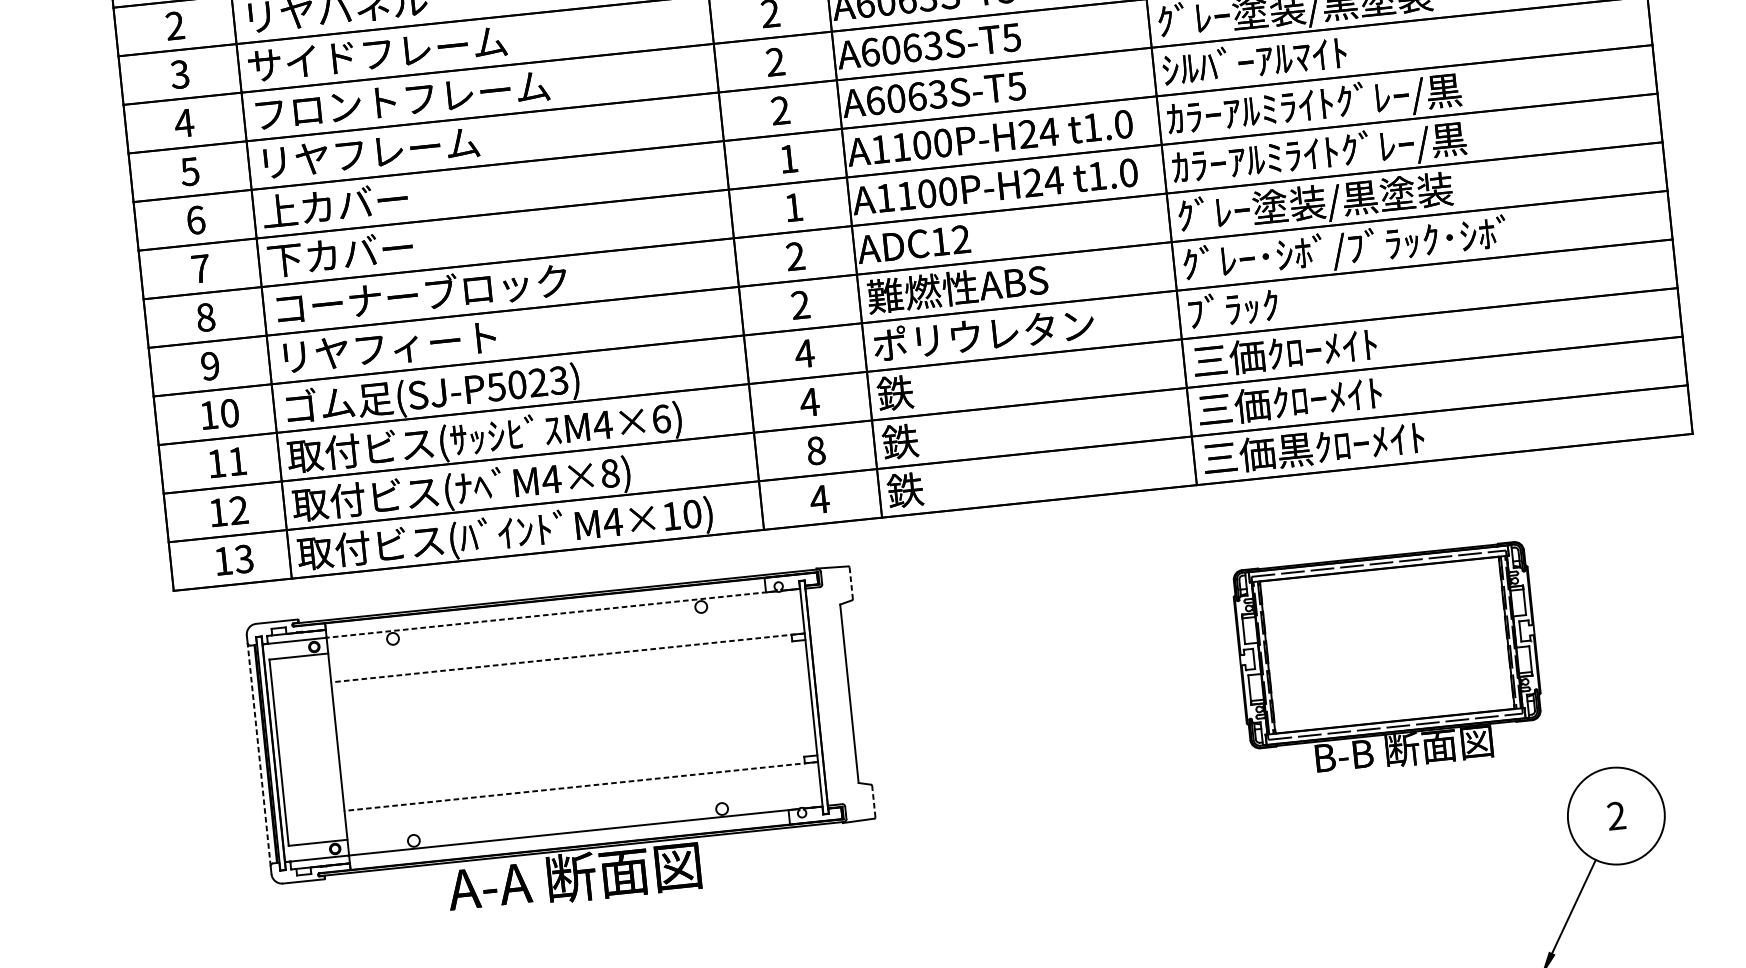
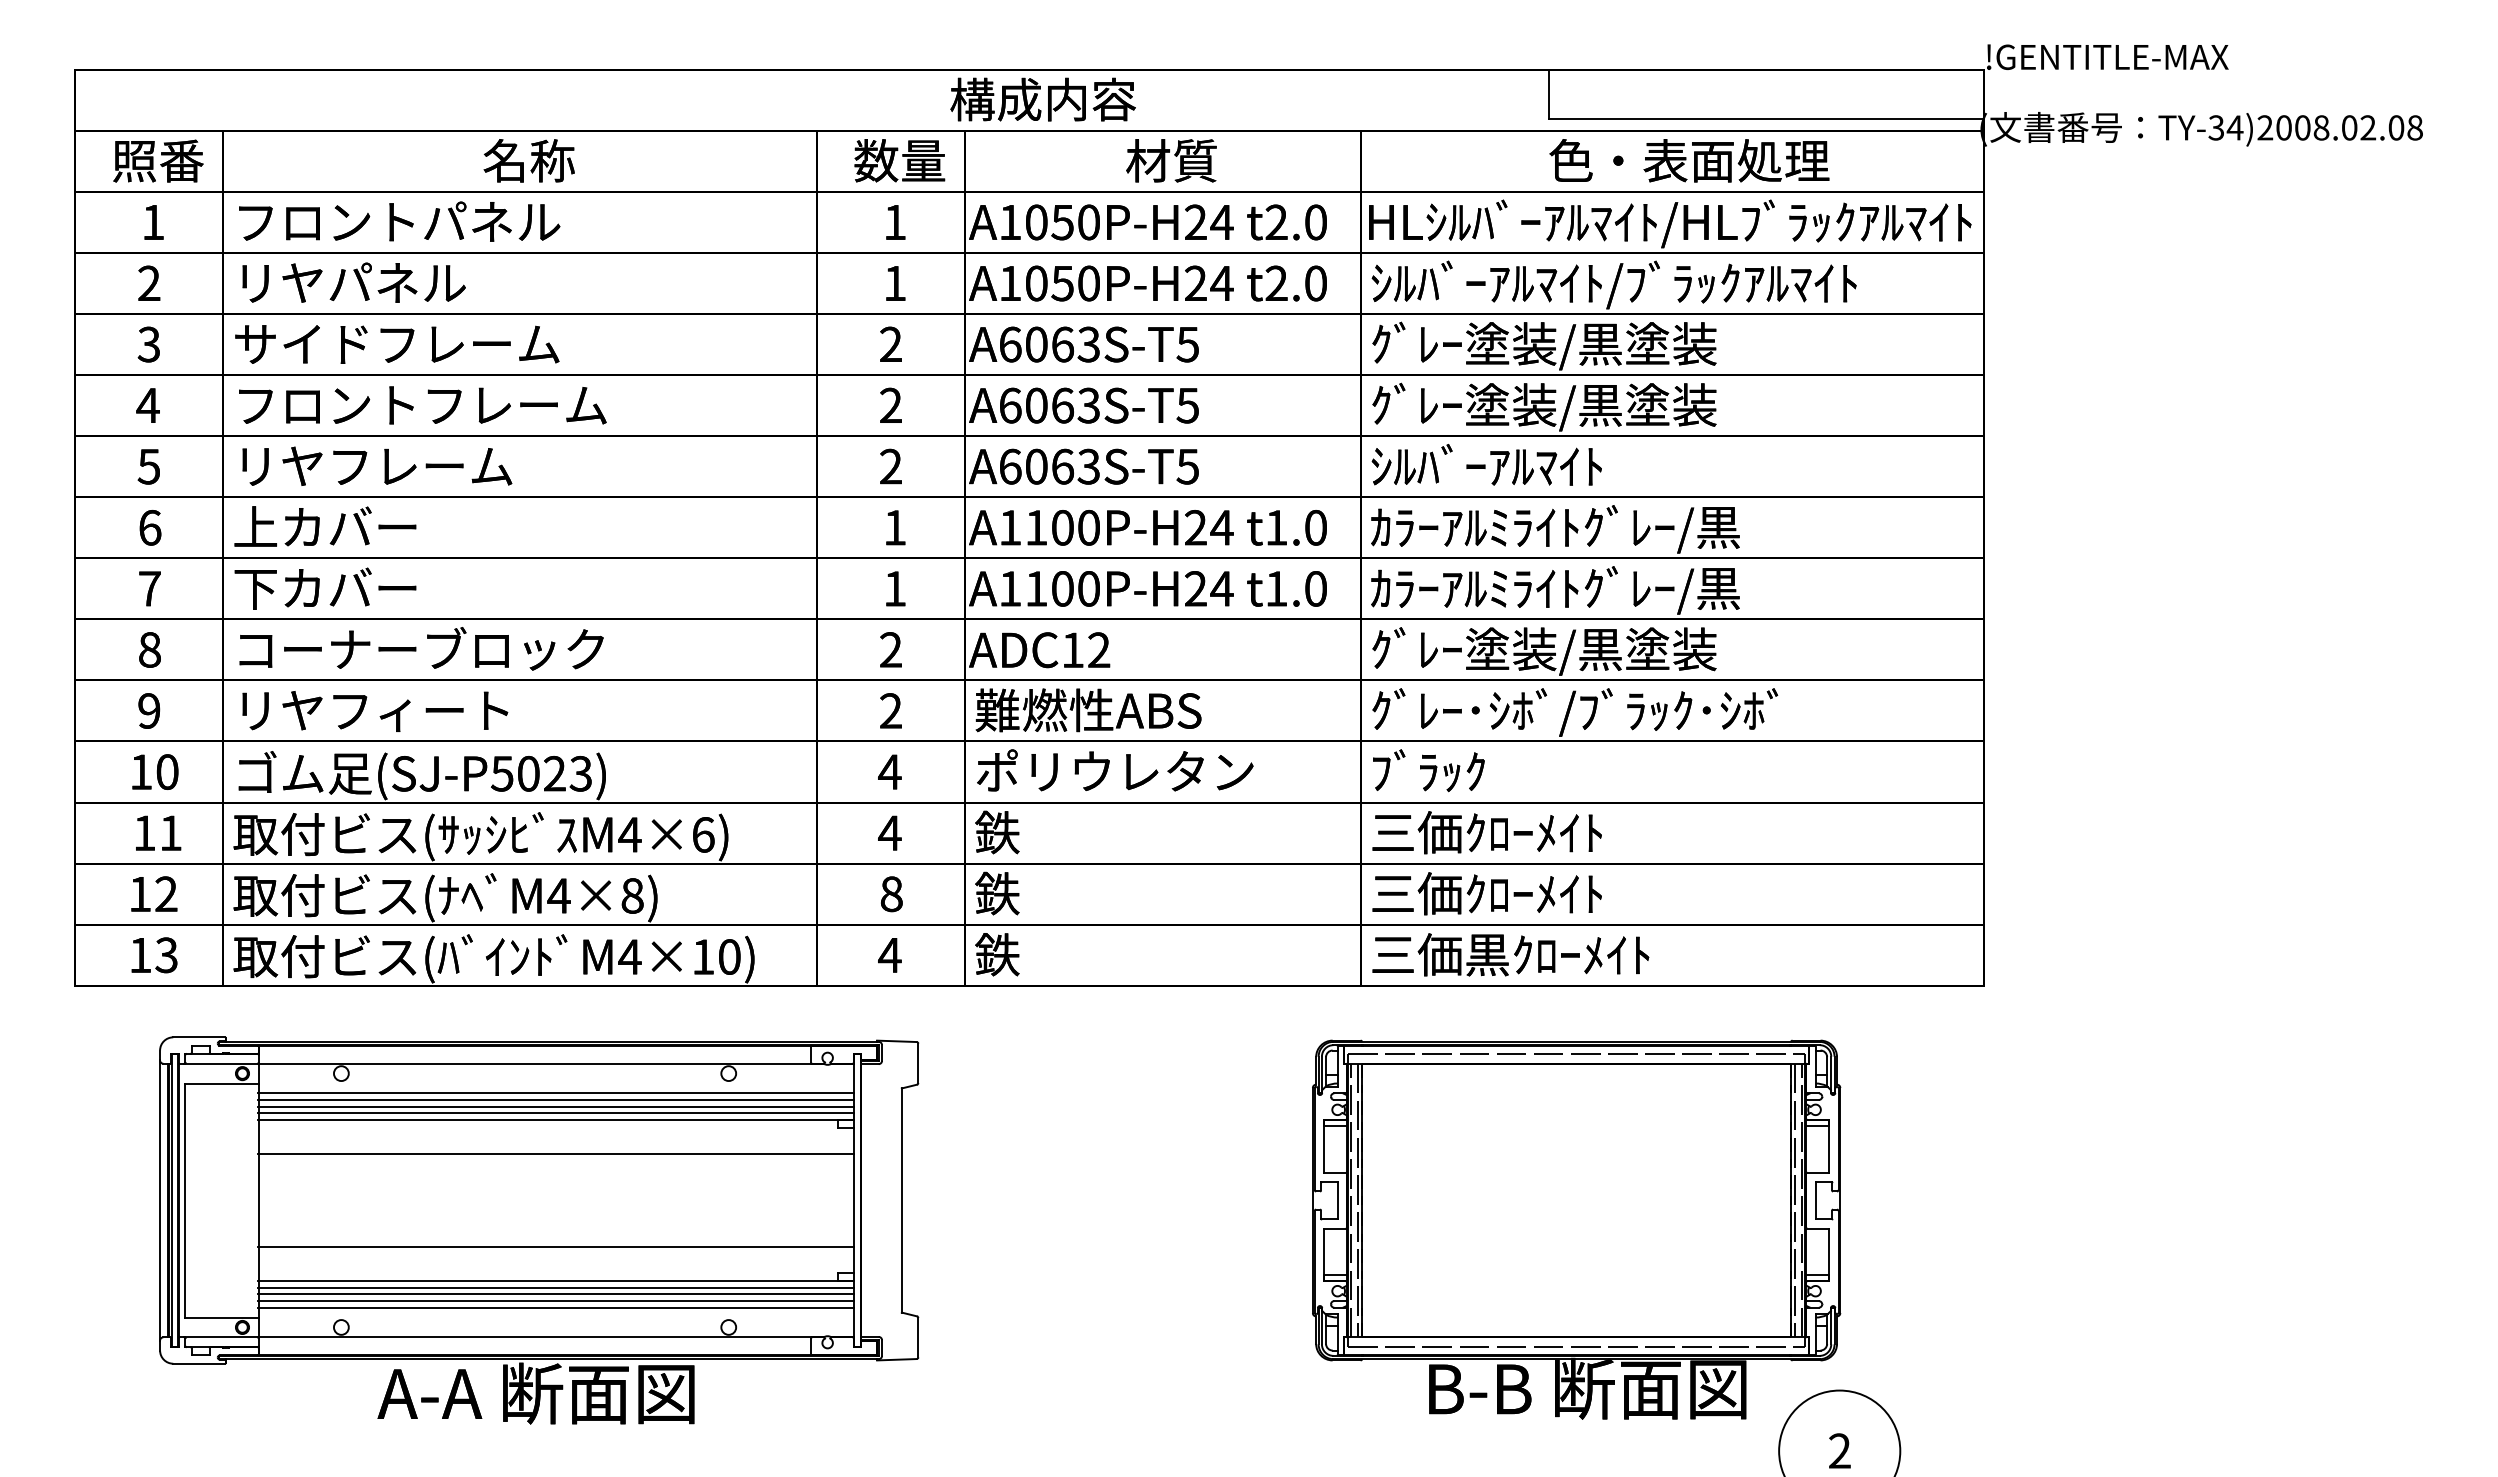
line: (851, 583) -> (918, 1063), dashed -> solid
line: (550, 614) -> (540, 1063), dashed -> solid
line: (565, 637) -> (556, 1093), added
line: (566, 641) -> (556, 1099), added
line: (566, 647) -> (556, 1106), added
line: (567, 652) -> (556, 1113), added
line: (567, 657) -> (555, 1119), dashed -> solid
part: (1388, 661) -> (1576, 1229), size x1.43
line: (570, 685) -> (556, 1154), added
line: (259, 754) -> (160, 1200), dashed -> solid
line: (578, 758) -> (556, 1246), added
line: (580, 786) -> (555, 1281), dashed -> solid
line: (581, 792) -> (556, 1288), added
line: (582, 796) -> (556, 1294), added
line: (873, 801) -> (918, 1337), dashed -> solid
line: (582, 802) -> (556, 1301), added
line: (583, 807) -> (556, 1307), added

